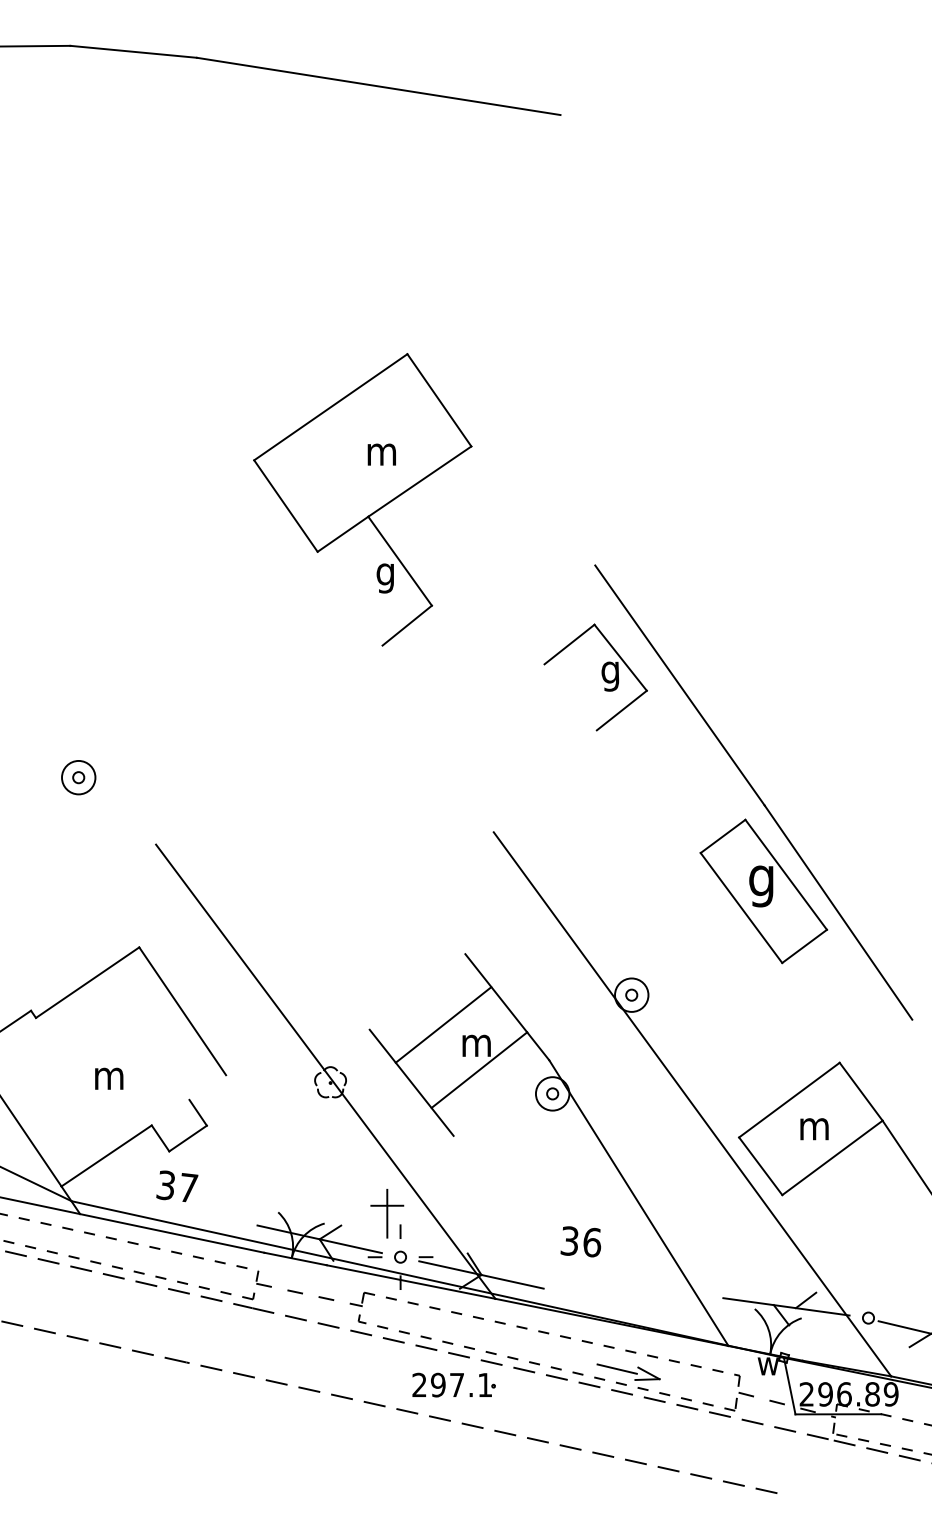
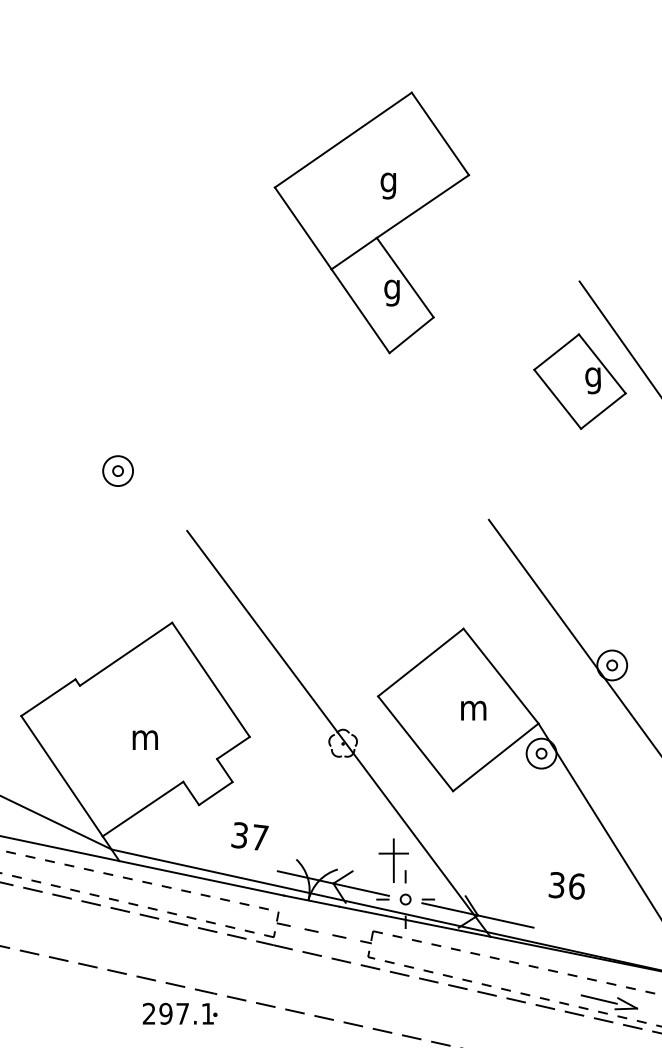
text: (381, 458) -> (388, 185), m -> g
line: (349, 598) -> (360, 311), added
line: (570, 697) -> (557, 399), added
line: (443, 1024) -> (420, 662), moved
line: (479, 1069) -> (495, 756), moved
line: (207, 1087) -> (233, 747), added
text: (177, 1186) -> (250, 836), moved
part: (453, 1384) -> (179, 1013), moved

